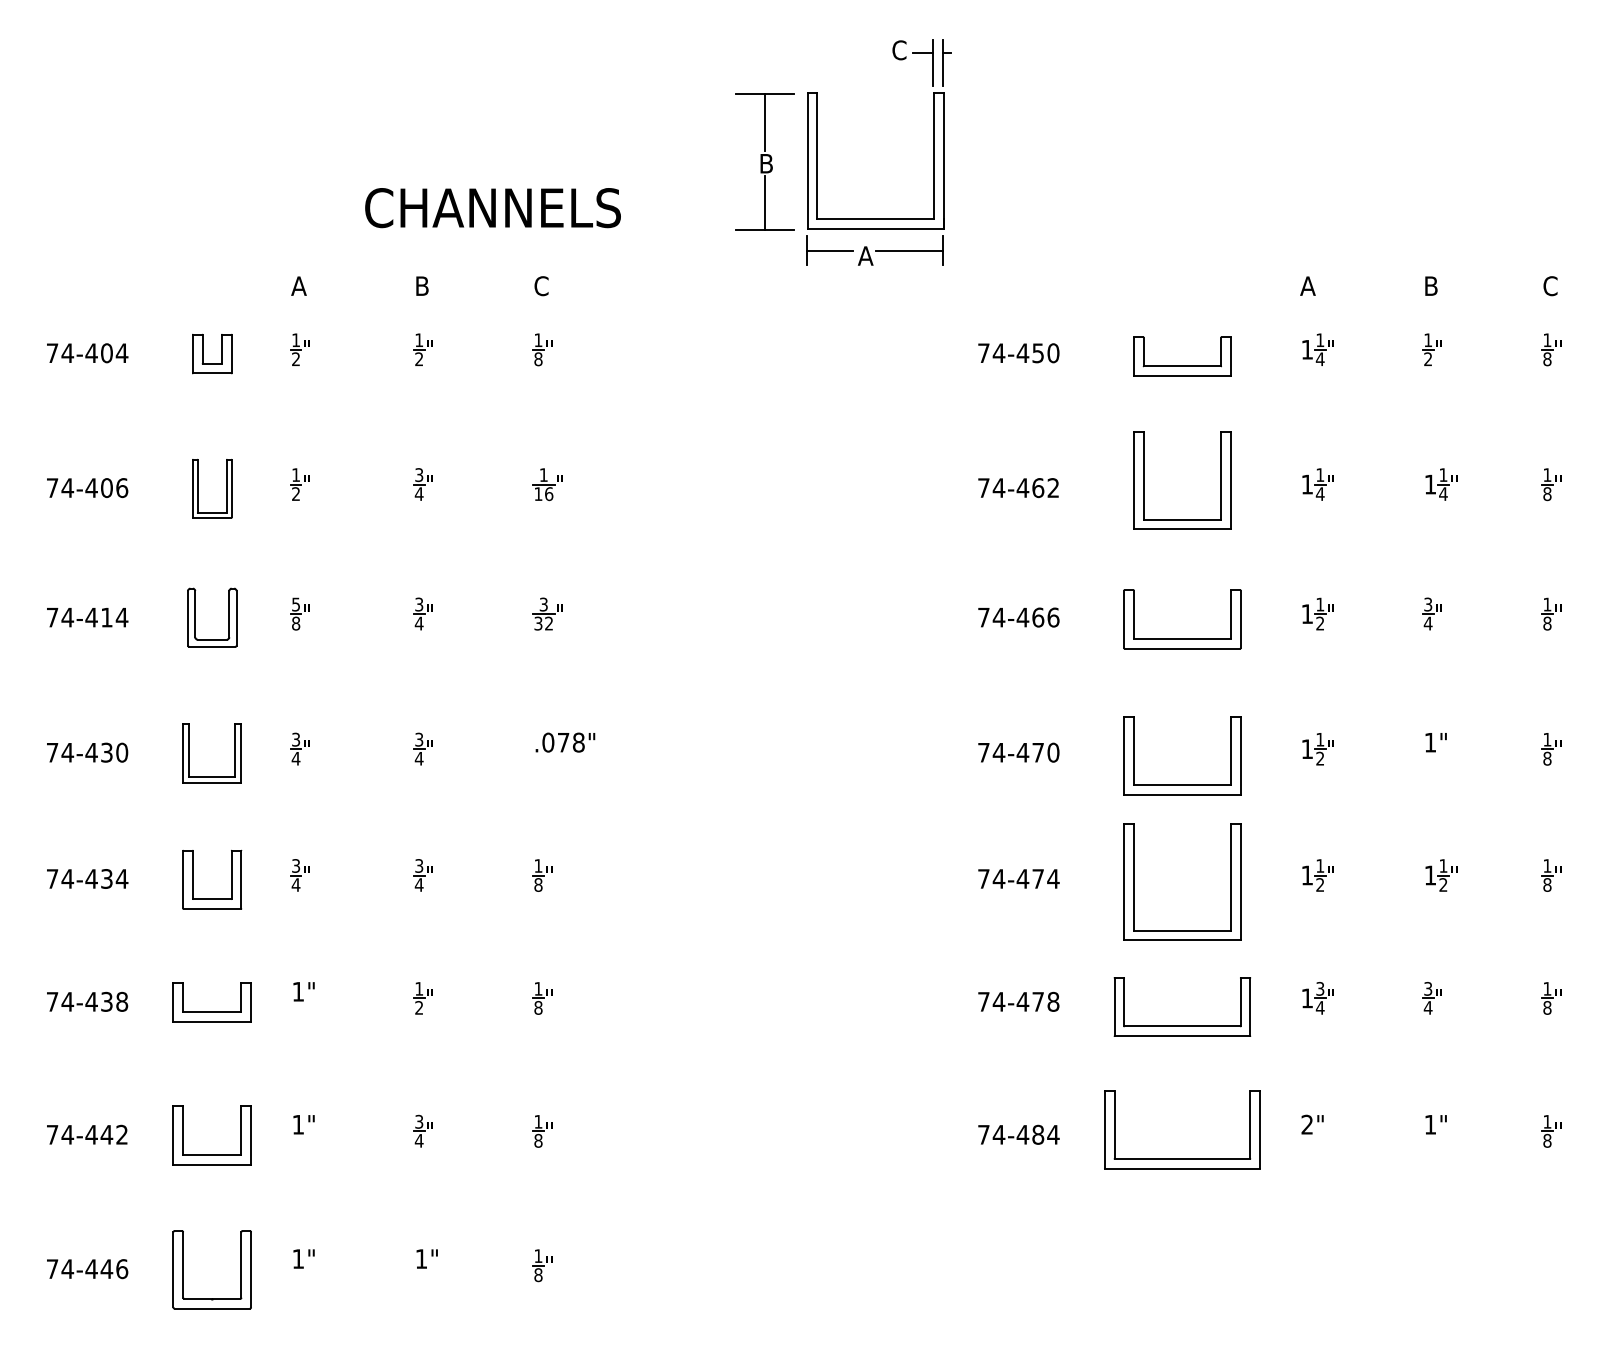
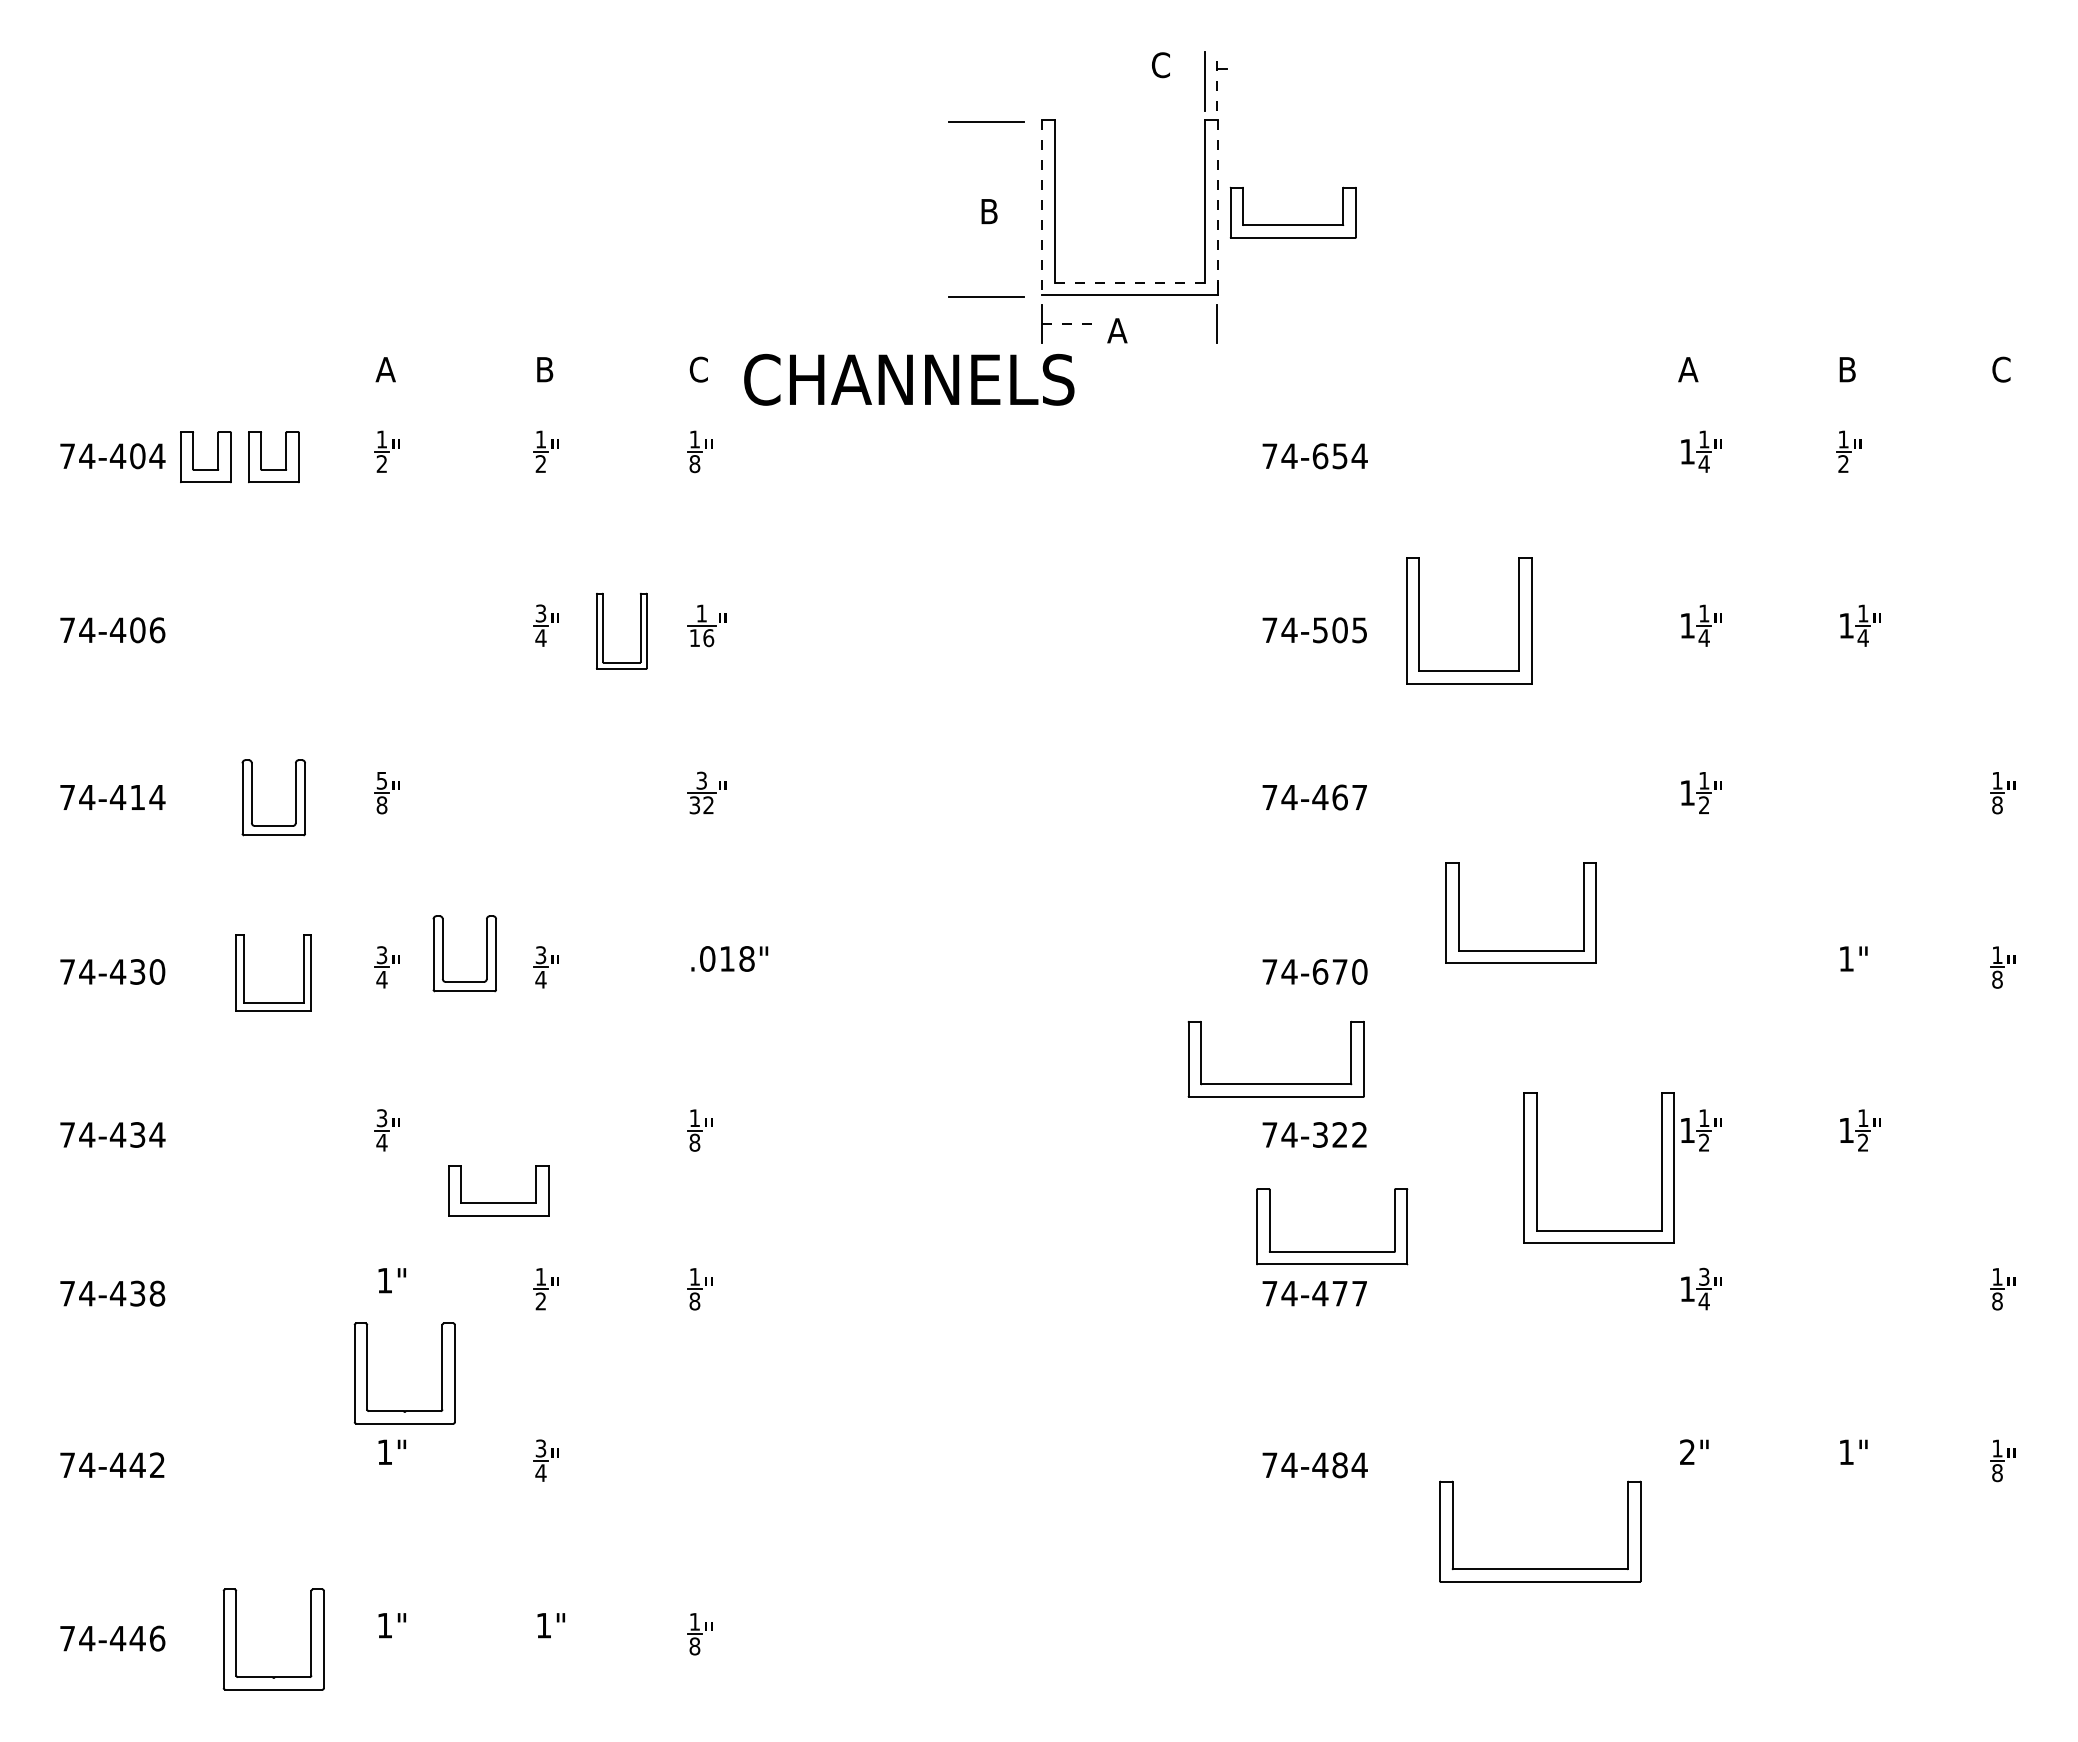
line: (923, 52) -> (1191, 68), removed
line: (943, 62) -> (1217, 81), solid -> dashed
line: (764, 121) -> (986, 157), removed
line: (807, 160) -> (1042, 207), solid -> dashed
line: (943, 160) -> (1217, 207), solid -> dashed
line: (764, 203) -> (986, 262), removed
text: (493, 207) -> (909, 379), moved
line: (875, 218) -> (1130, 282), solid -> dashed
line: (830, 251) -> (1071, 324), solid -> dashed
line: (909, 251) -> (1173, 324), removed
part: (1551, 349) -> (2002, 451), removed
text: (1037, 353) -> (1339, 456), 74-450 -> 74-654
part: (150, 354) -> (193, 457), added
part: (1181, 365) -> (1292, 224), moved
part: (1220, 480) -> (1518, 620), moved
part: (299, 484) -> (386, 625), removed
part: (1551, 484) -> (2002, 625), removed
part: (198, 488) -> (603, 630), moved
text: (1037, 488) -> (1339, 630), 74-462 -> 74-505
part: (422, 613) -> (545, 792), removed
part: (1432, 613) -> (1848, 792), removed
text: (1053, 617) -> (1359, 797), 74-466 -> 74-467
part: (1182, 638) -> (1332, 1251), moved
part: (343, 738) -> (443, 953), added
text: (563, 742) -> (727, 958), .078" -> .018"
part: (1318, 749) -> (1701, 967), removed
text: (1023, 752) -> (1320, 971), 74-470 -> 74-670
part: (1181, 784) -> (1520, 950), moved
part: (422, 875) -> (545, 1130), removed
part: (1551, 875) -> (2002, 1130), removed
text: (1037, 878) -> (1339, 1134), 74-474 -> 74-322
part: (193, 879) -> (249, 1135), removed
part: (1134, 881) -> (1537, 1167), moved
part: (1432, 997) -> (1848, 1288), removed
text: (1053, 1001) -> (1359, 1293), 74-478 -> 74-477
part: (212, 1011) -> (498, 1202), moved
part: (1181, 1025) -> (1275, 1083), moved
part: (284, 1063) -> (367, 1373), added
part: (542, 1131) -> (699, 1460), removed
part: (212, 1154) -> (273, 1490), removed
part: (1182, 1158) -> (1540, 1568), moved

